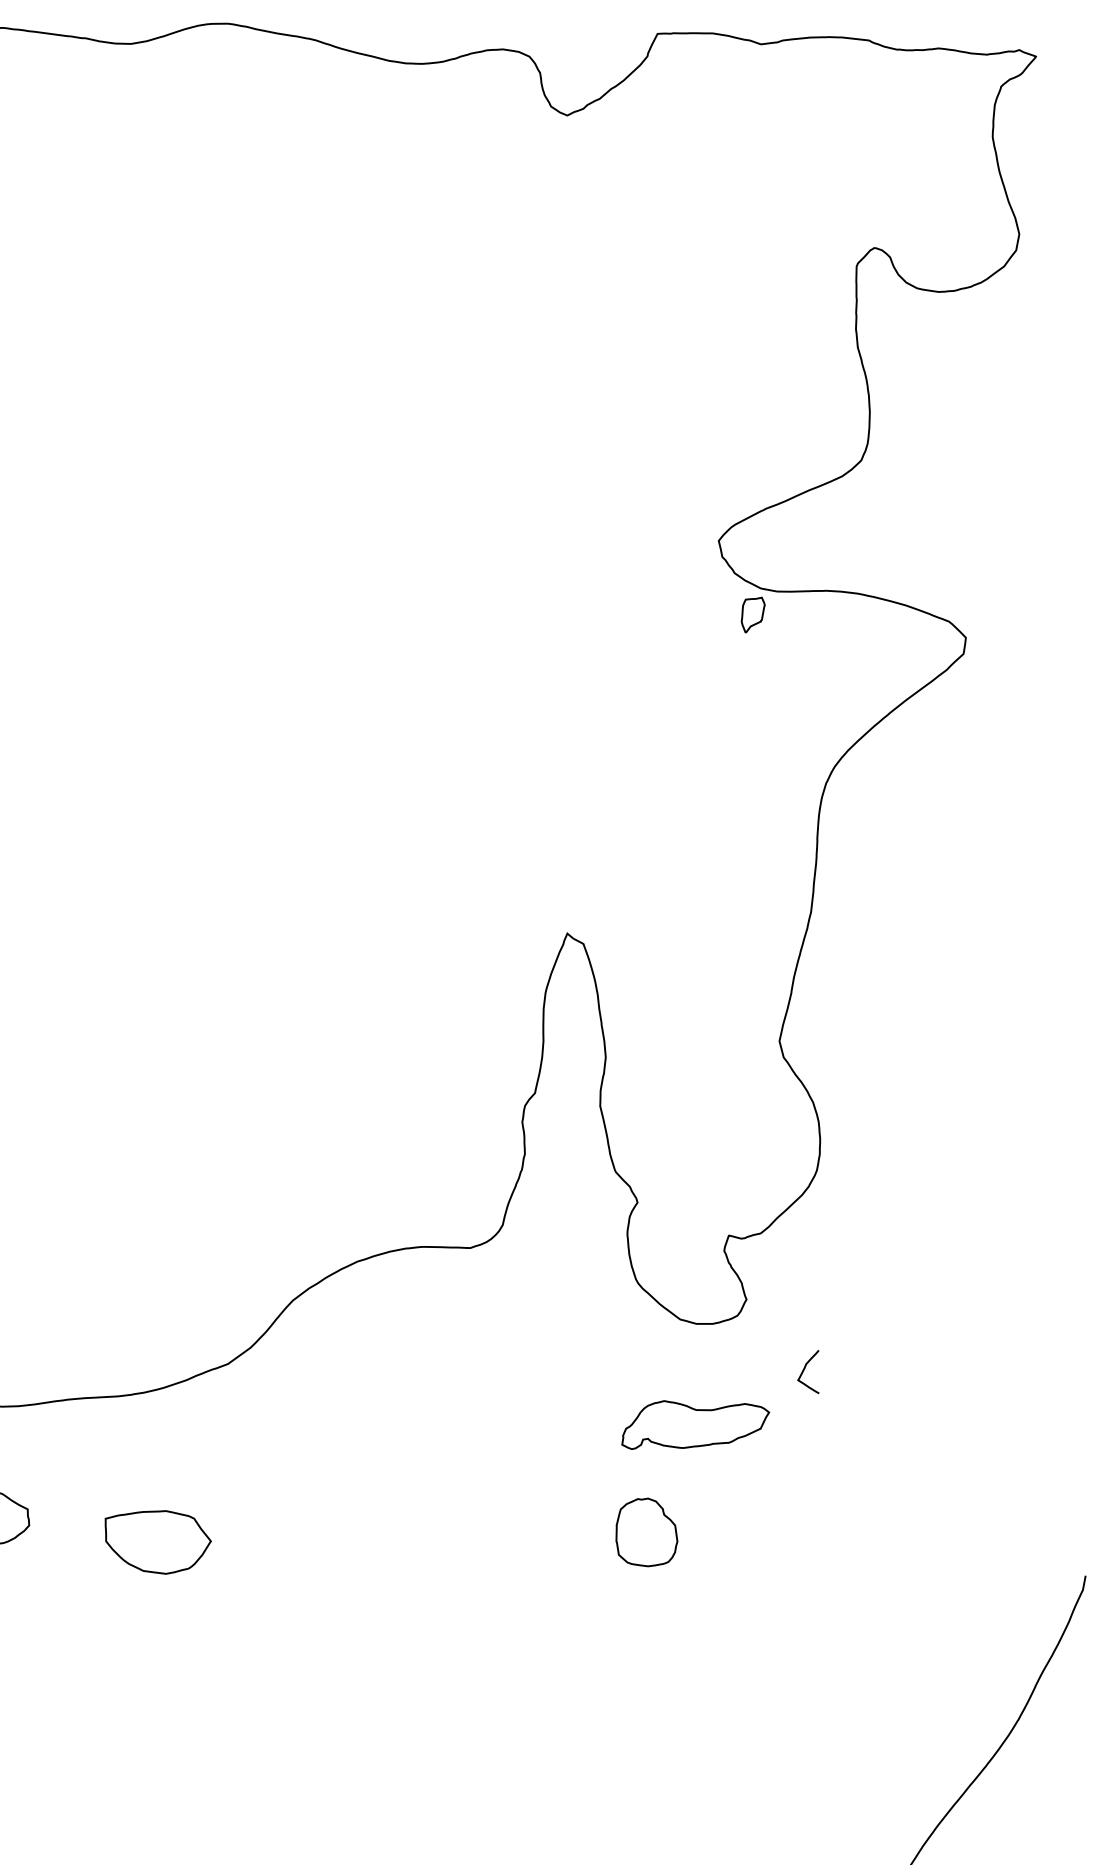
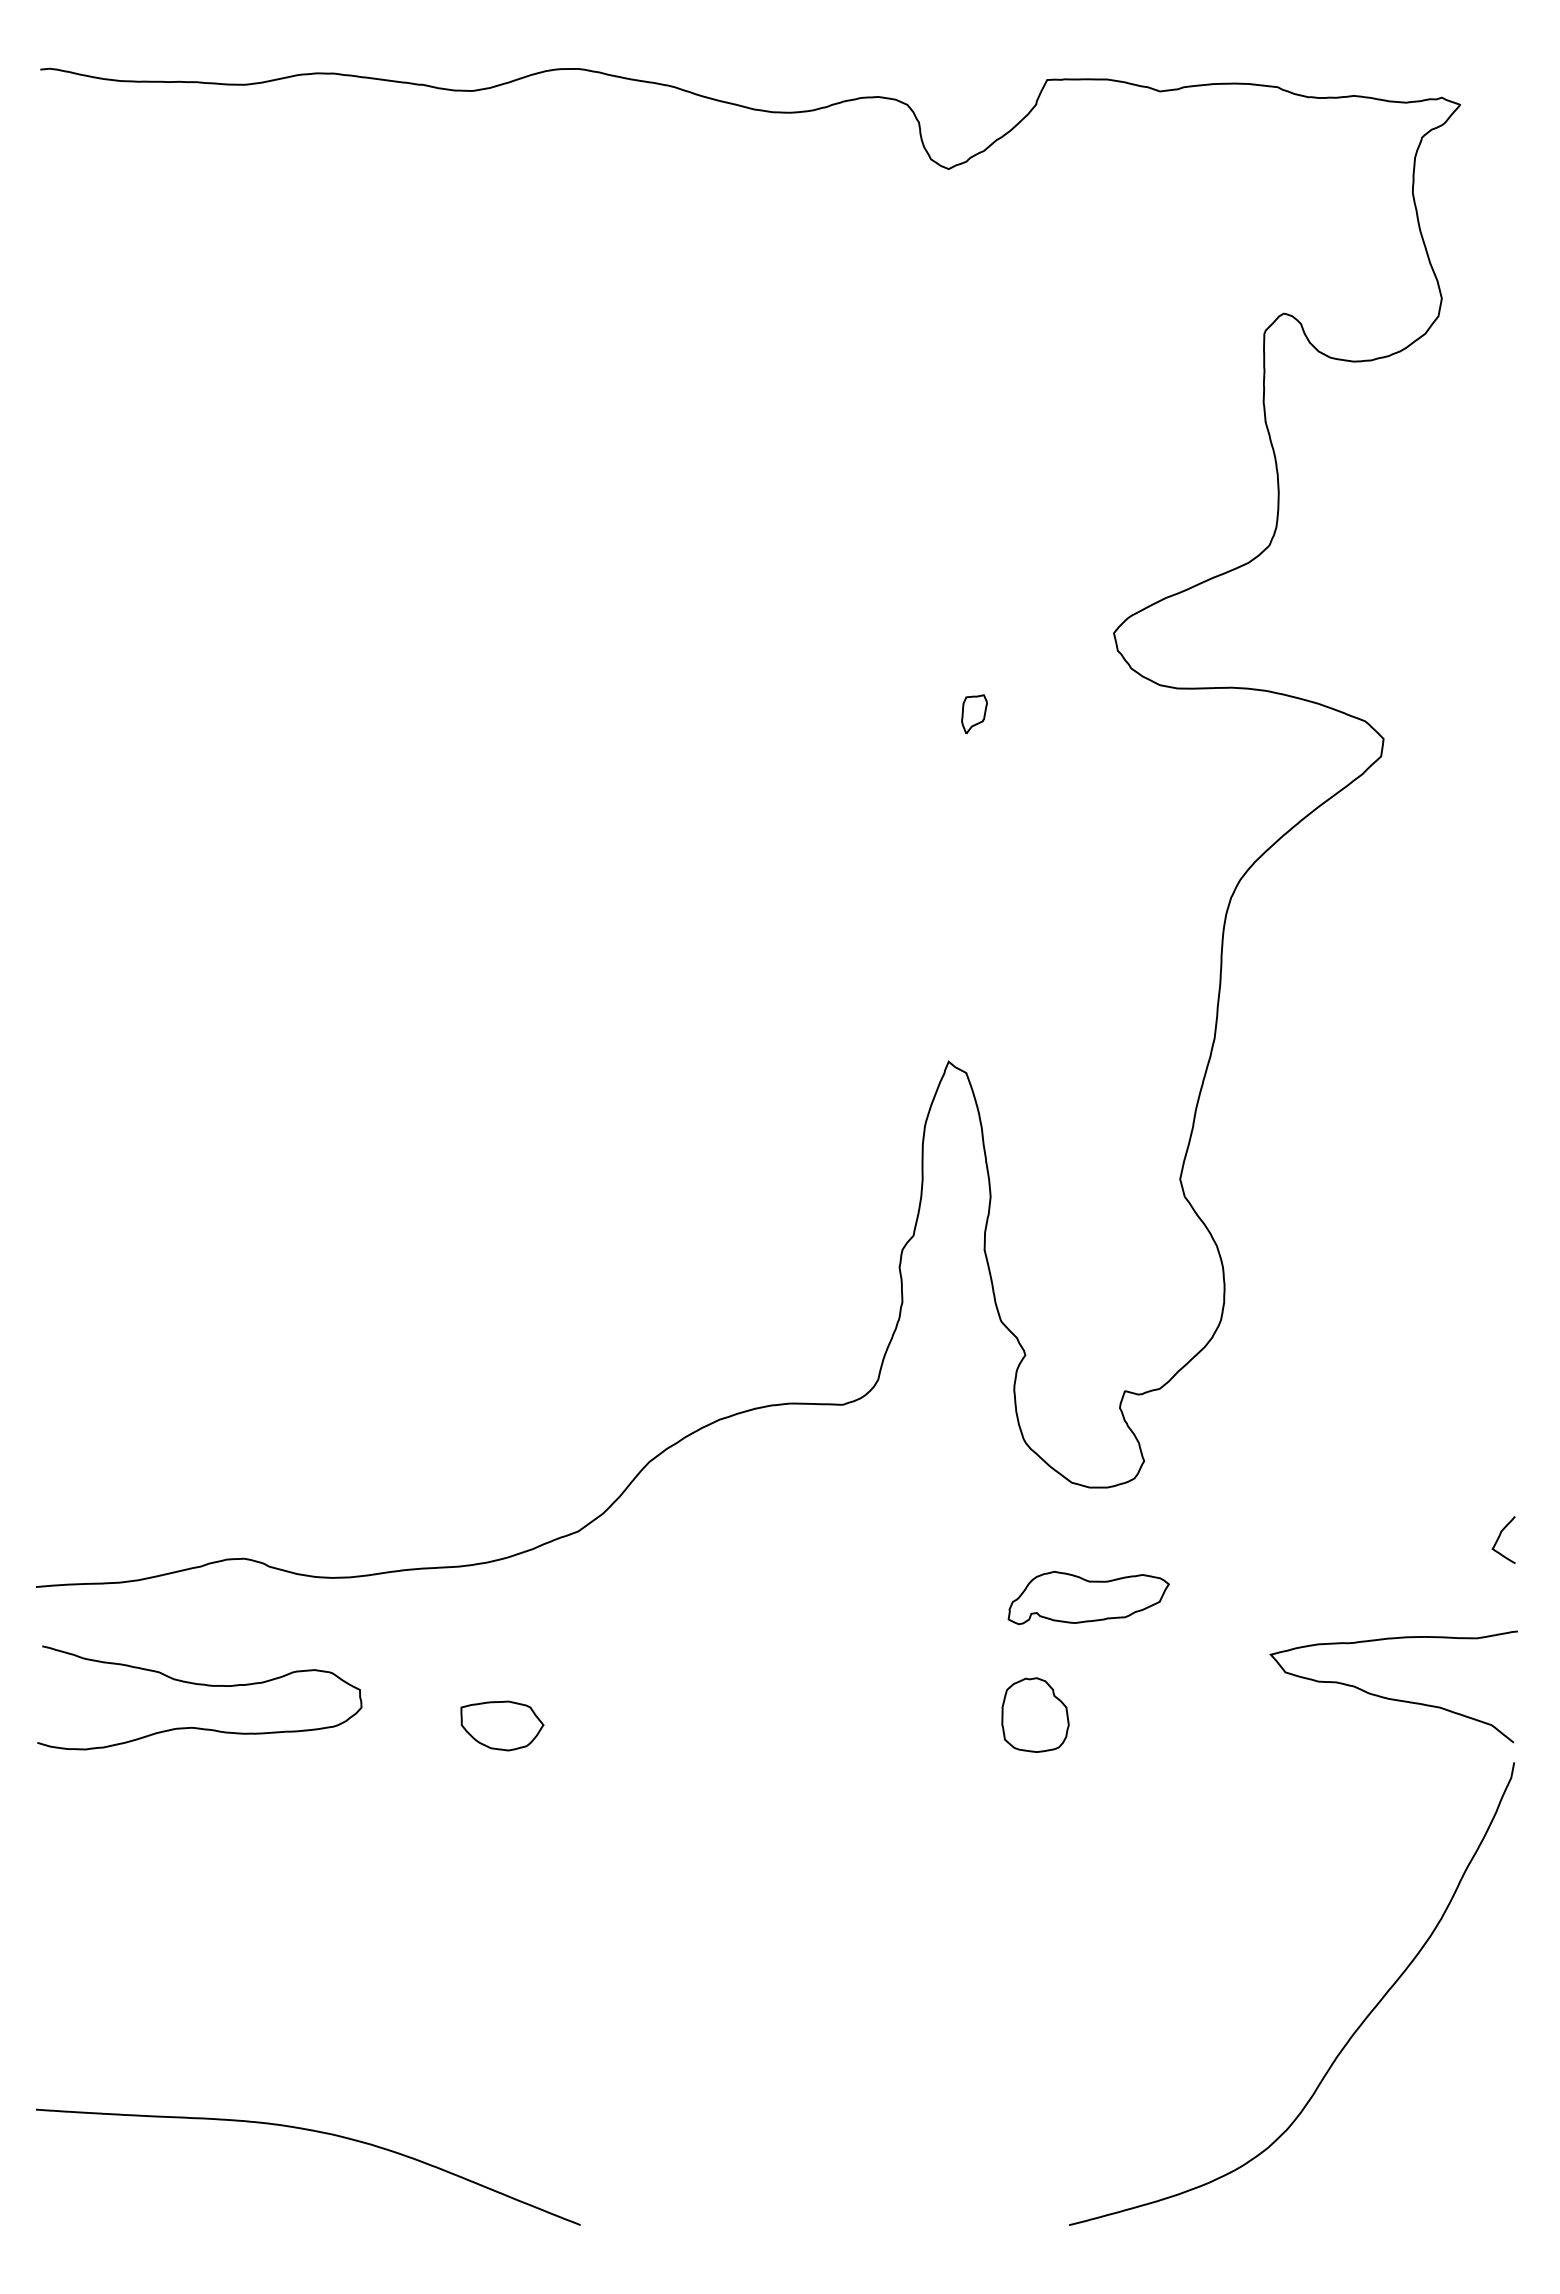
part: (753, 614) -> (974, 713), moved
curve: (804, 1370) -> (1499, 1538), moved
curve: (974, 1517) -> (1393, 1698), added
part: (158, 1541) -> (502, 1725), size x0.71

